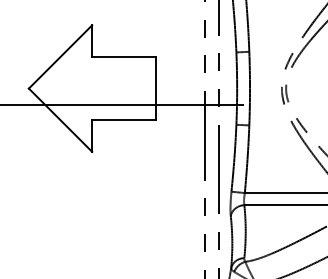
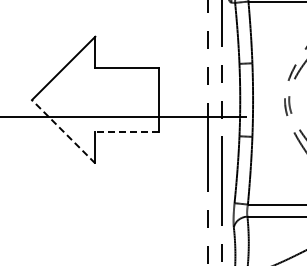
line: (60, 120) -> (63, 131), solid -> dashed
line: (123, 120) -> (126, 131), solid -> dashed

